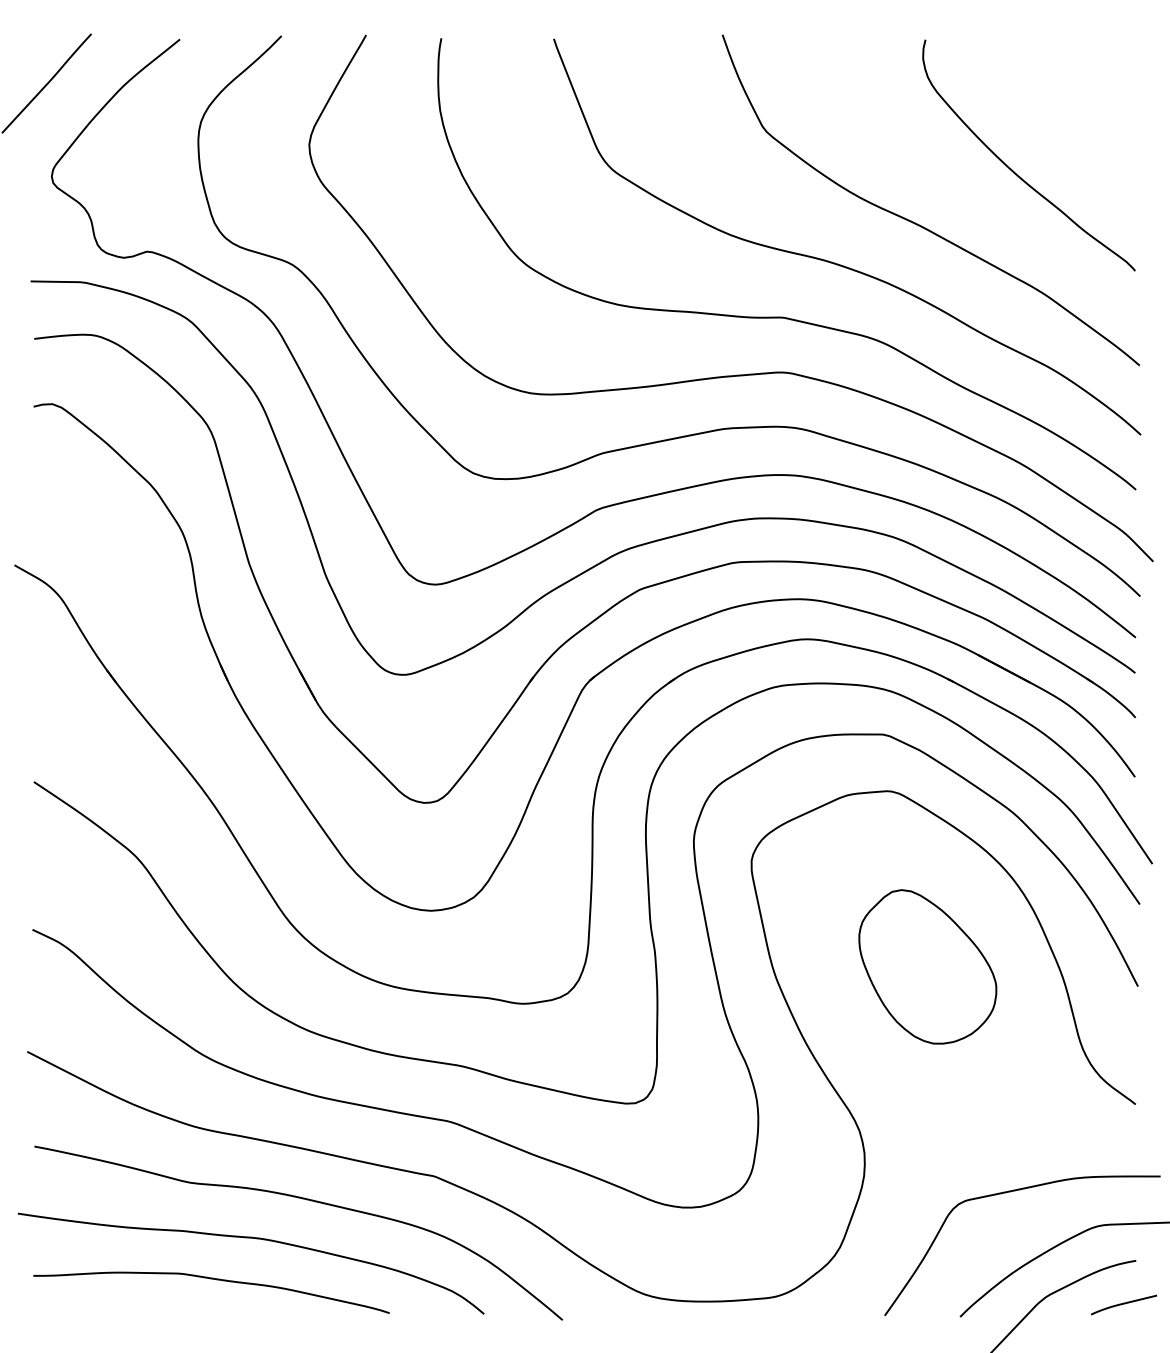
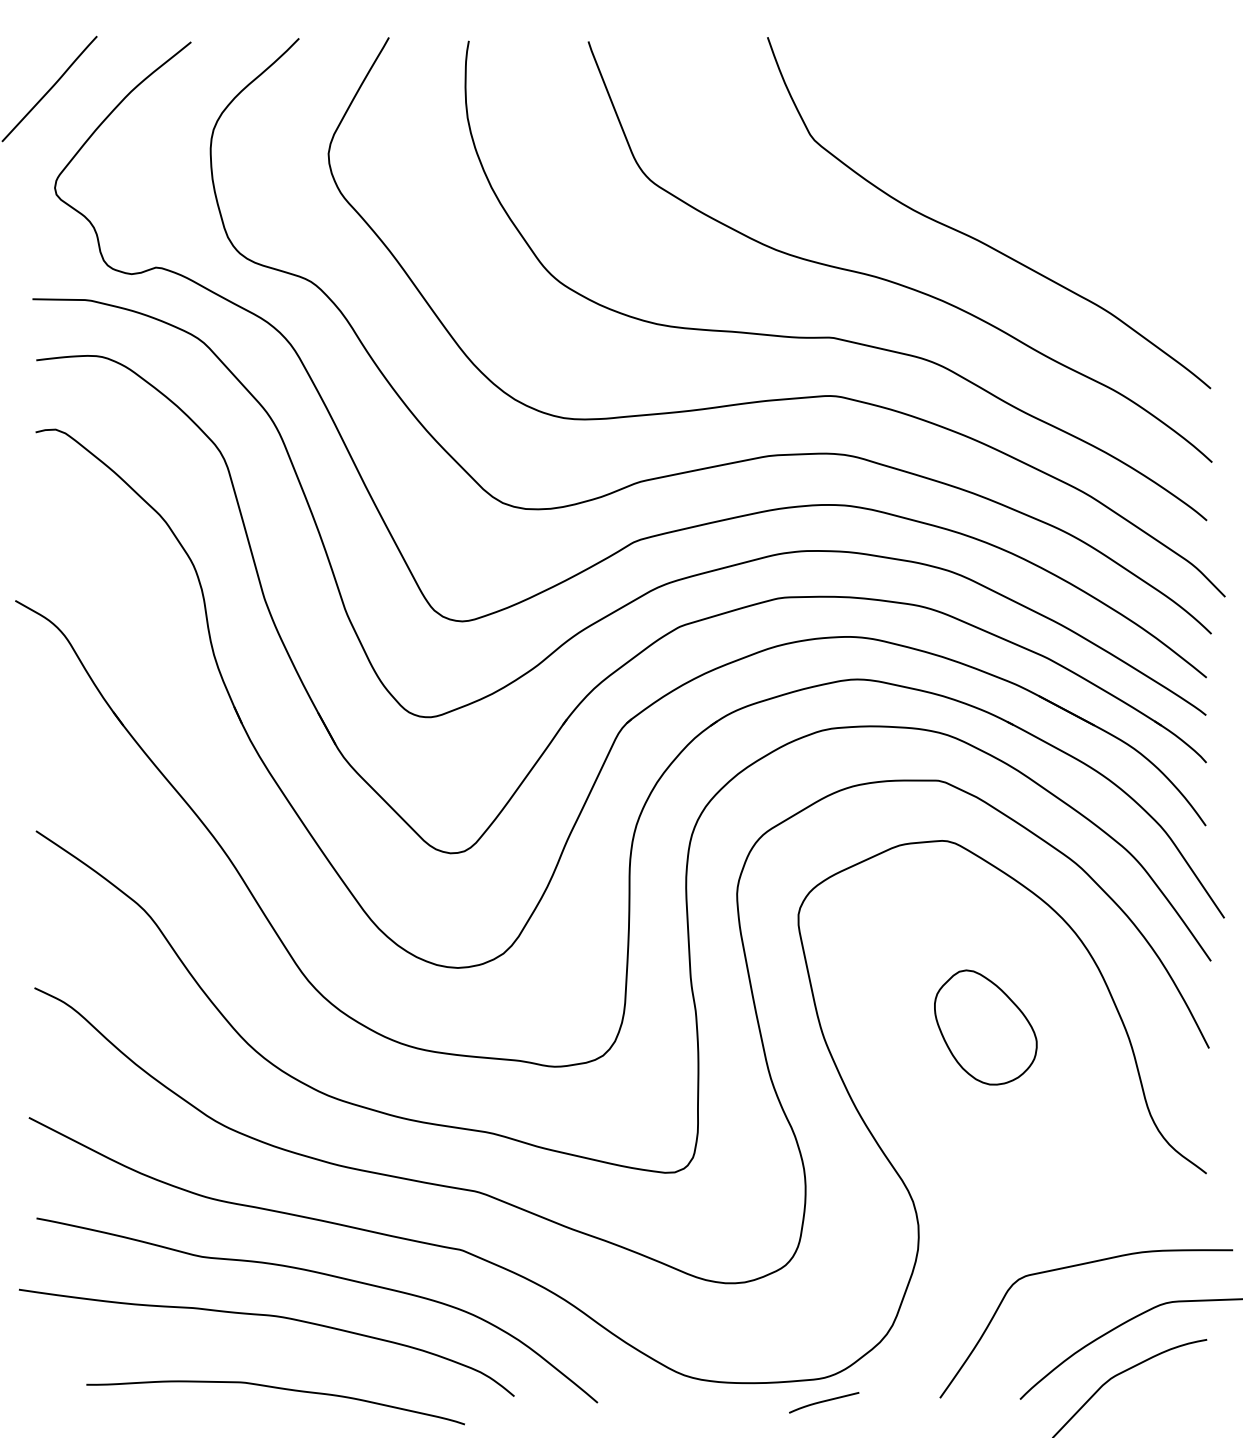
curve: (1013, 170) -> (1076, 181), removed
part: (927, 966) -> (985, 1027), size x0.7
curve: (215, 1280) -> (279, 1389), moved
curve: (1124, 1304) -> (824, 1402), moved

